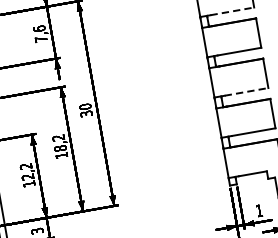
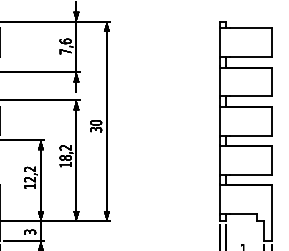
line: (233, 11) -> (251, 57), dashed -> solid
line: (247, 91) -> (251, 135), dashed -> solid

